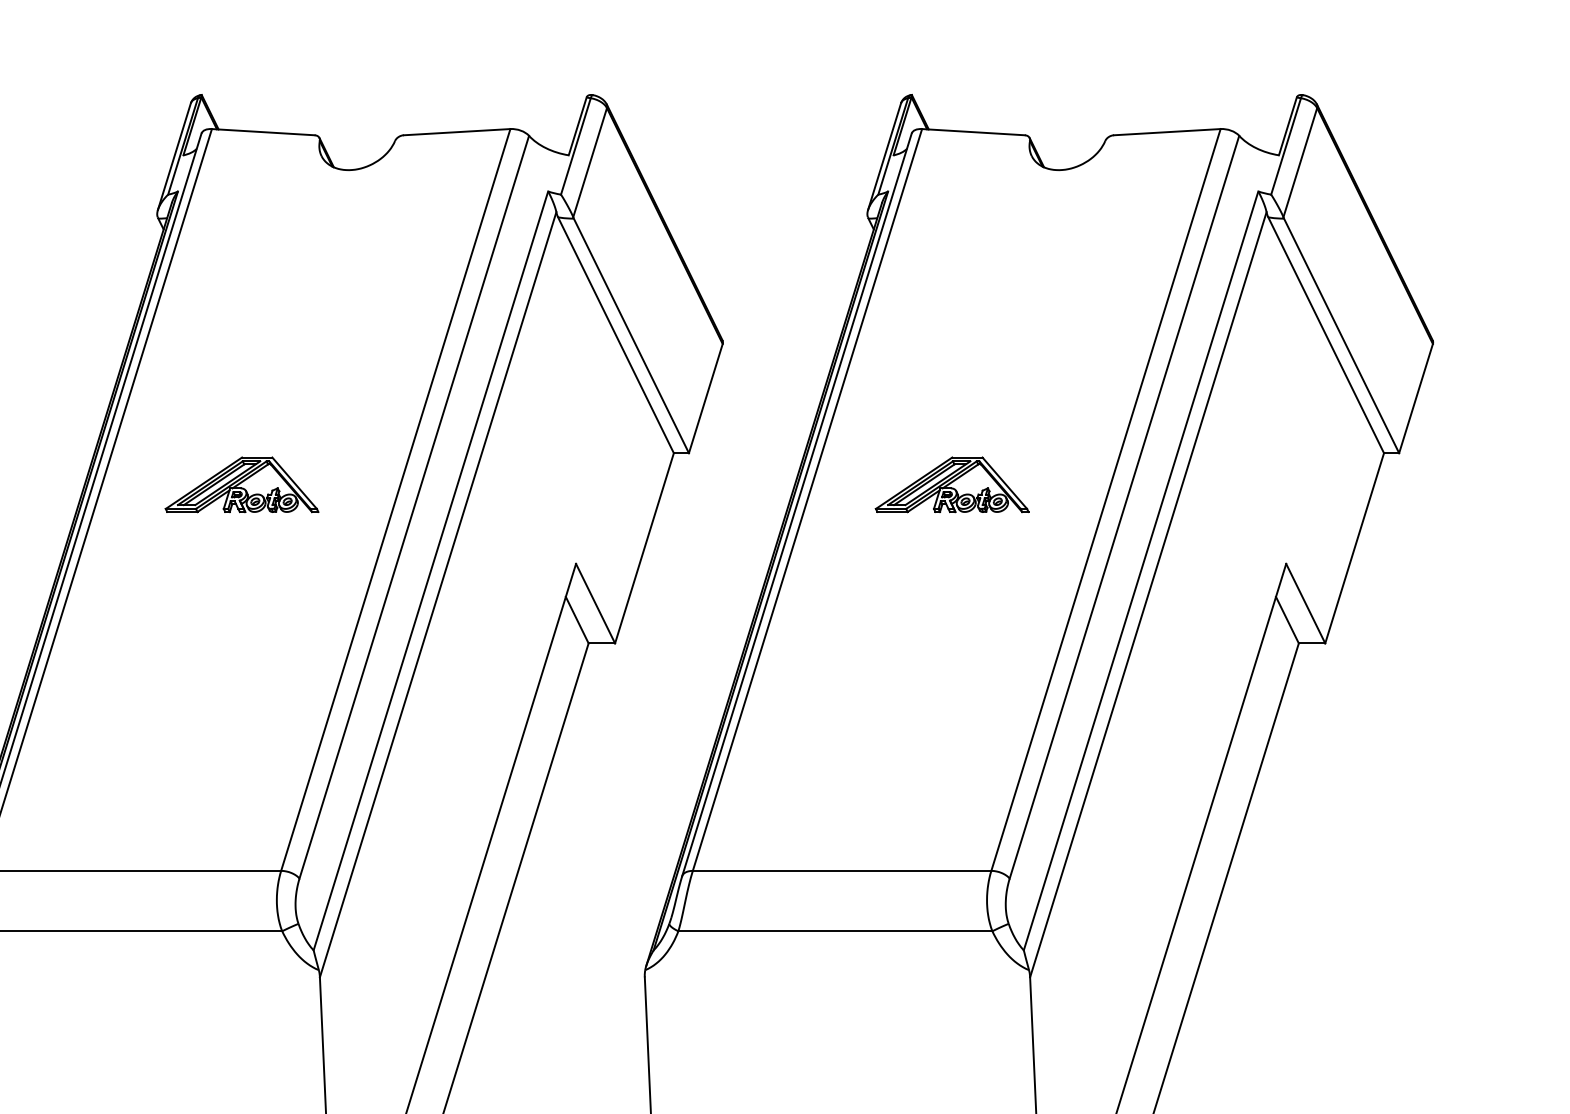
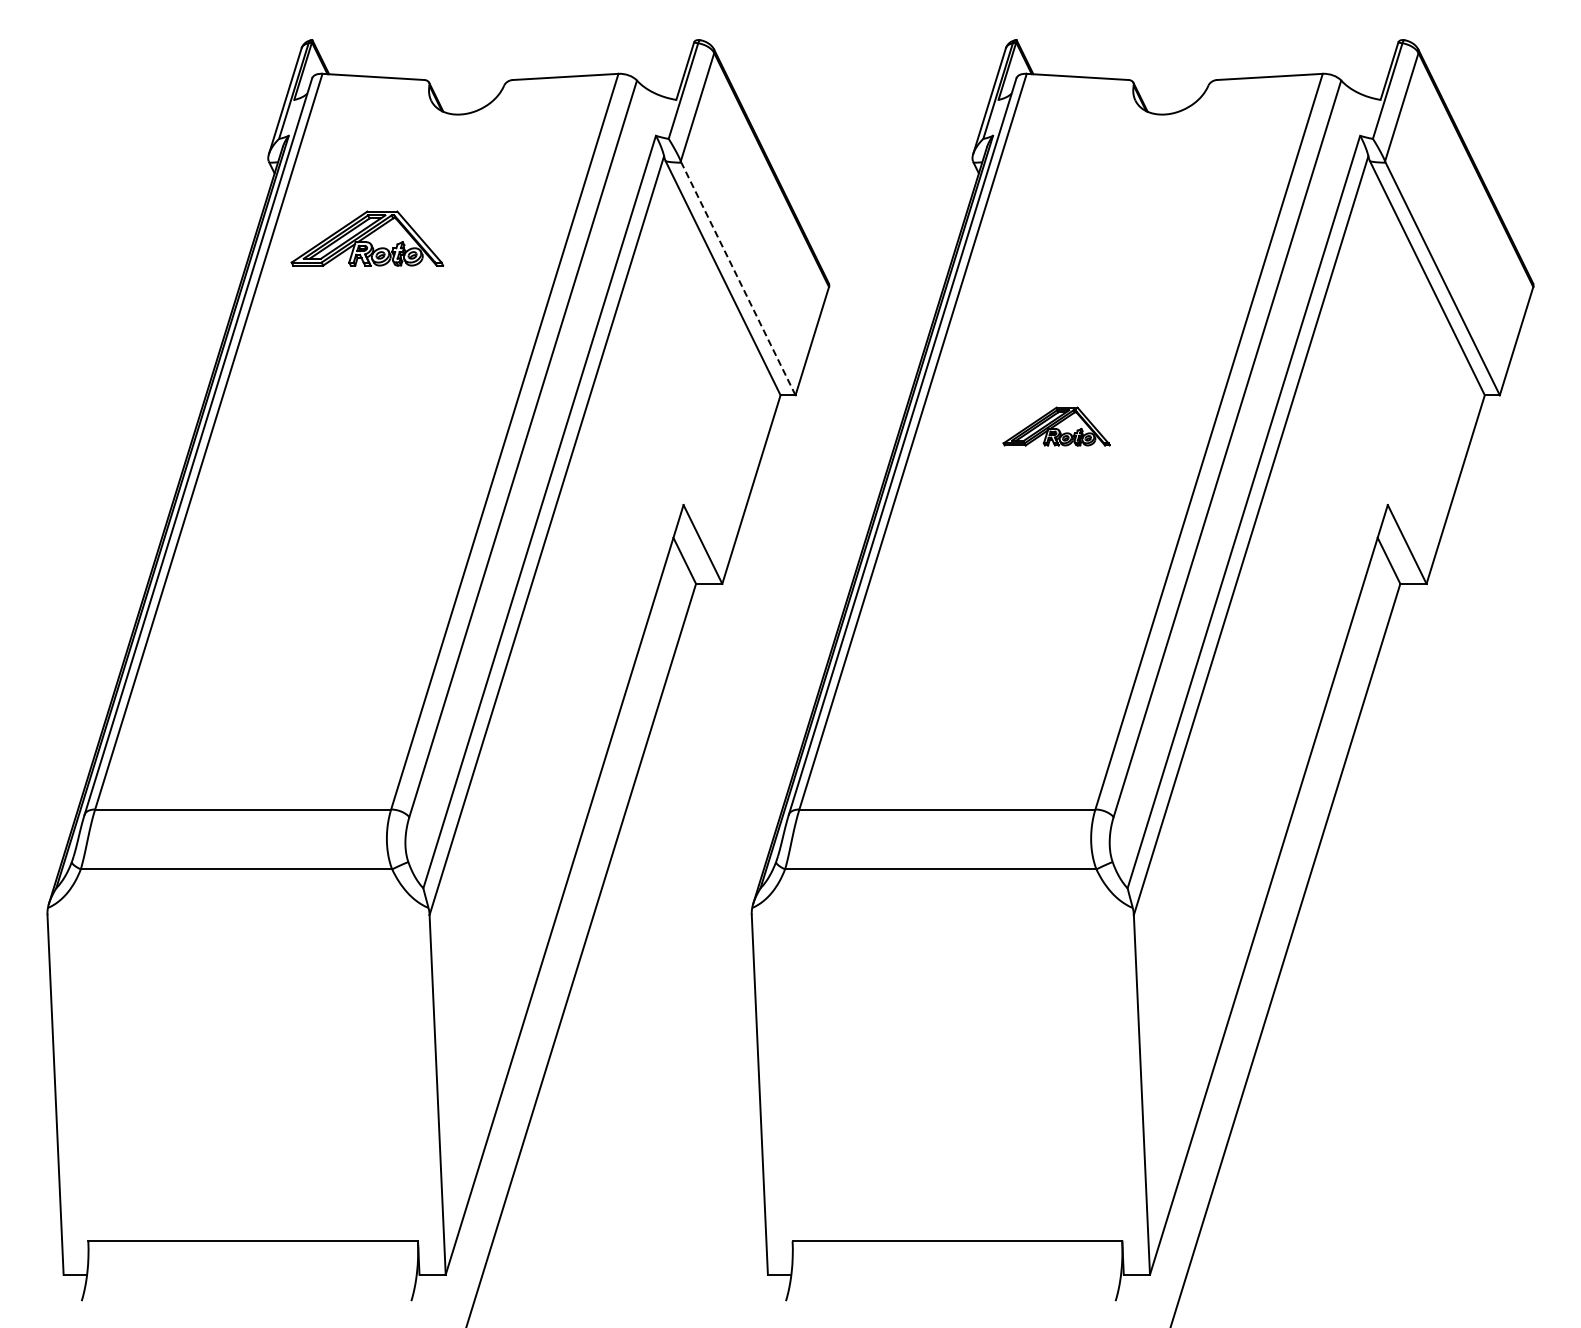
line: (631, 336) -> (738, 279), solid -> dashed
part: (242, 484) -> (367, 238), moved
part: (952, 484) -> (1056, 426), size x0.7

